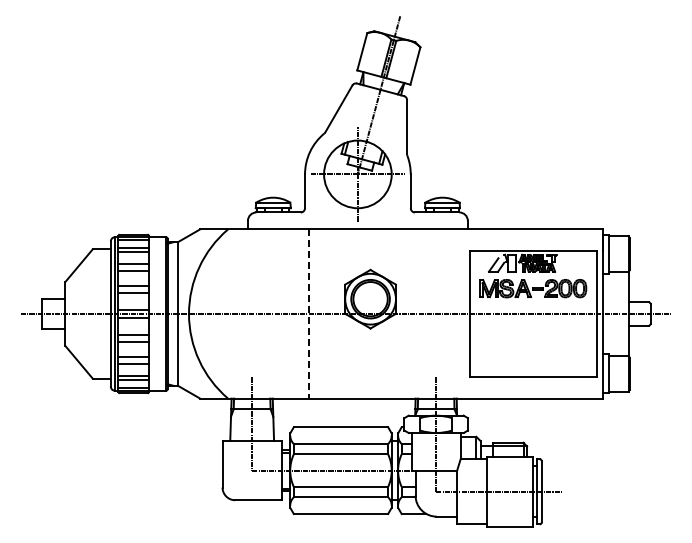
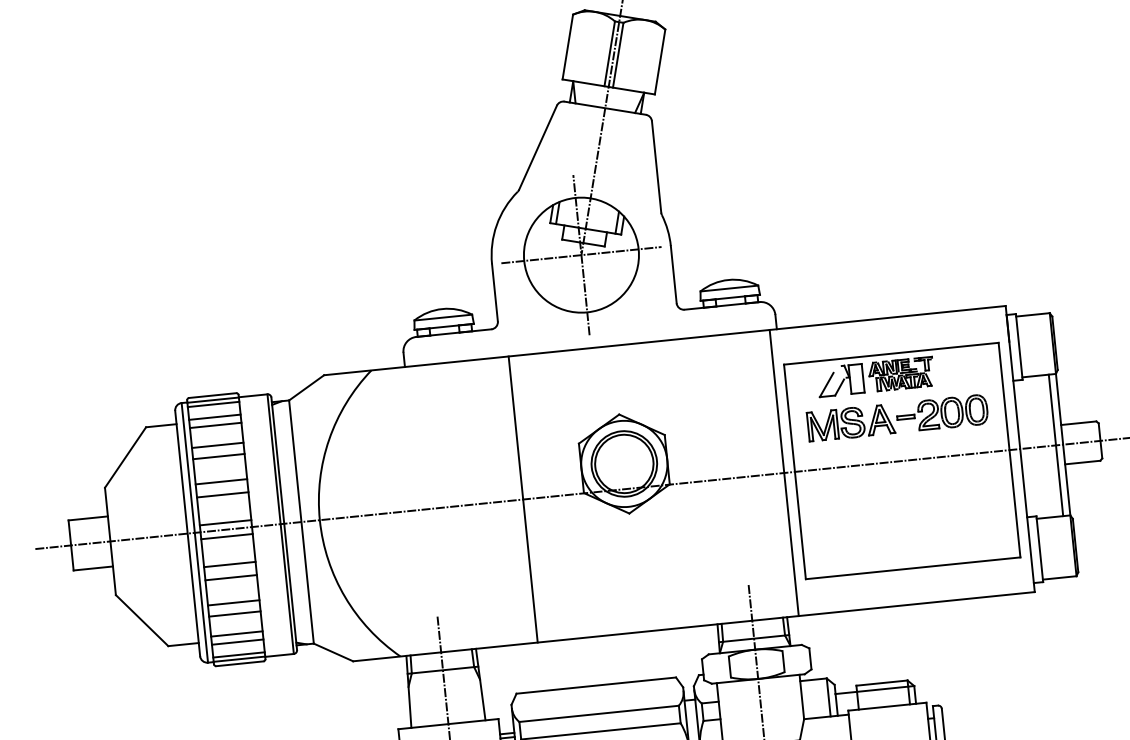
line: (309, 313) -> (523, 498), dashed -> solid
line: (463, 313) -> (783, 472), added
line: (624, 313) -> (1056, 444), added

